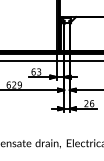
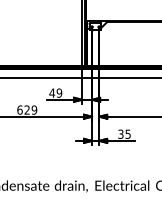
text: (36, 71) -> (55, 92), 63 -> 49
text: (89, 103) -> (124, 133), 26 -> 35

